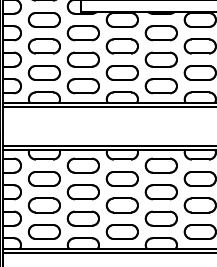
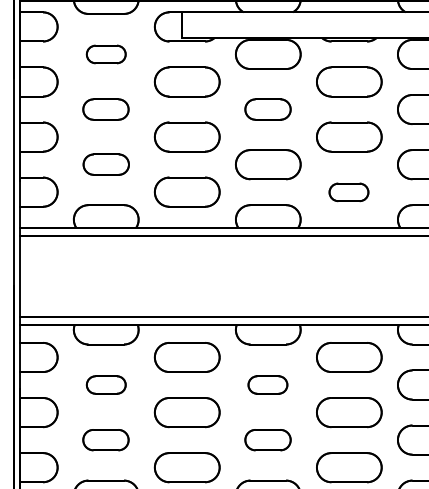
part: (44, 19) -> (106, 53), size x0.6
part: (43, 46) -> (104, 109), size x0.7
part: (121, 46) -> (266, 109), size x0.7
part: (44, 72) -> (106, 163), size x0.7
part: (160, 86) -> (347, 192), size x0.6
part: (44, 178) -> (106, 384), size x0.6
part: (121, 178) -> (266, 384), size x0.6
part: (43, 205) -> (104, 440), size x0.7
part: (121, 205) -> (266, 440), size x0.7

